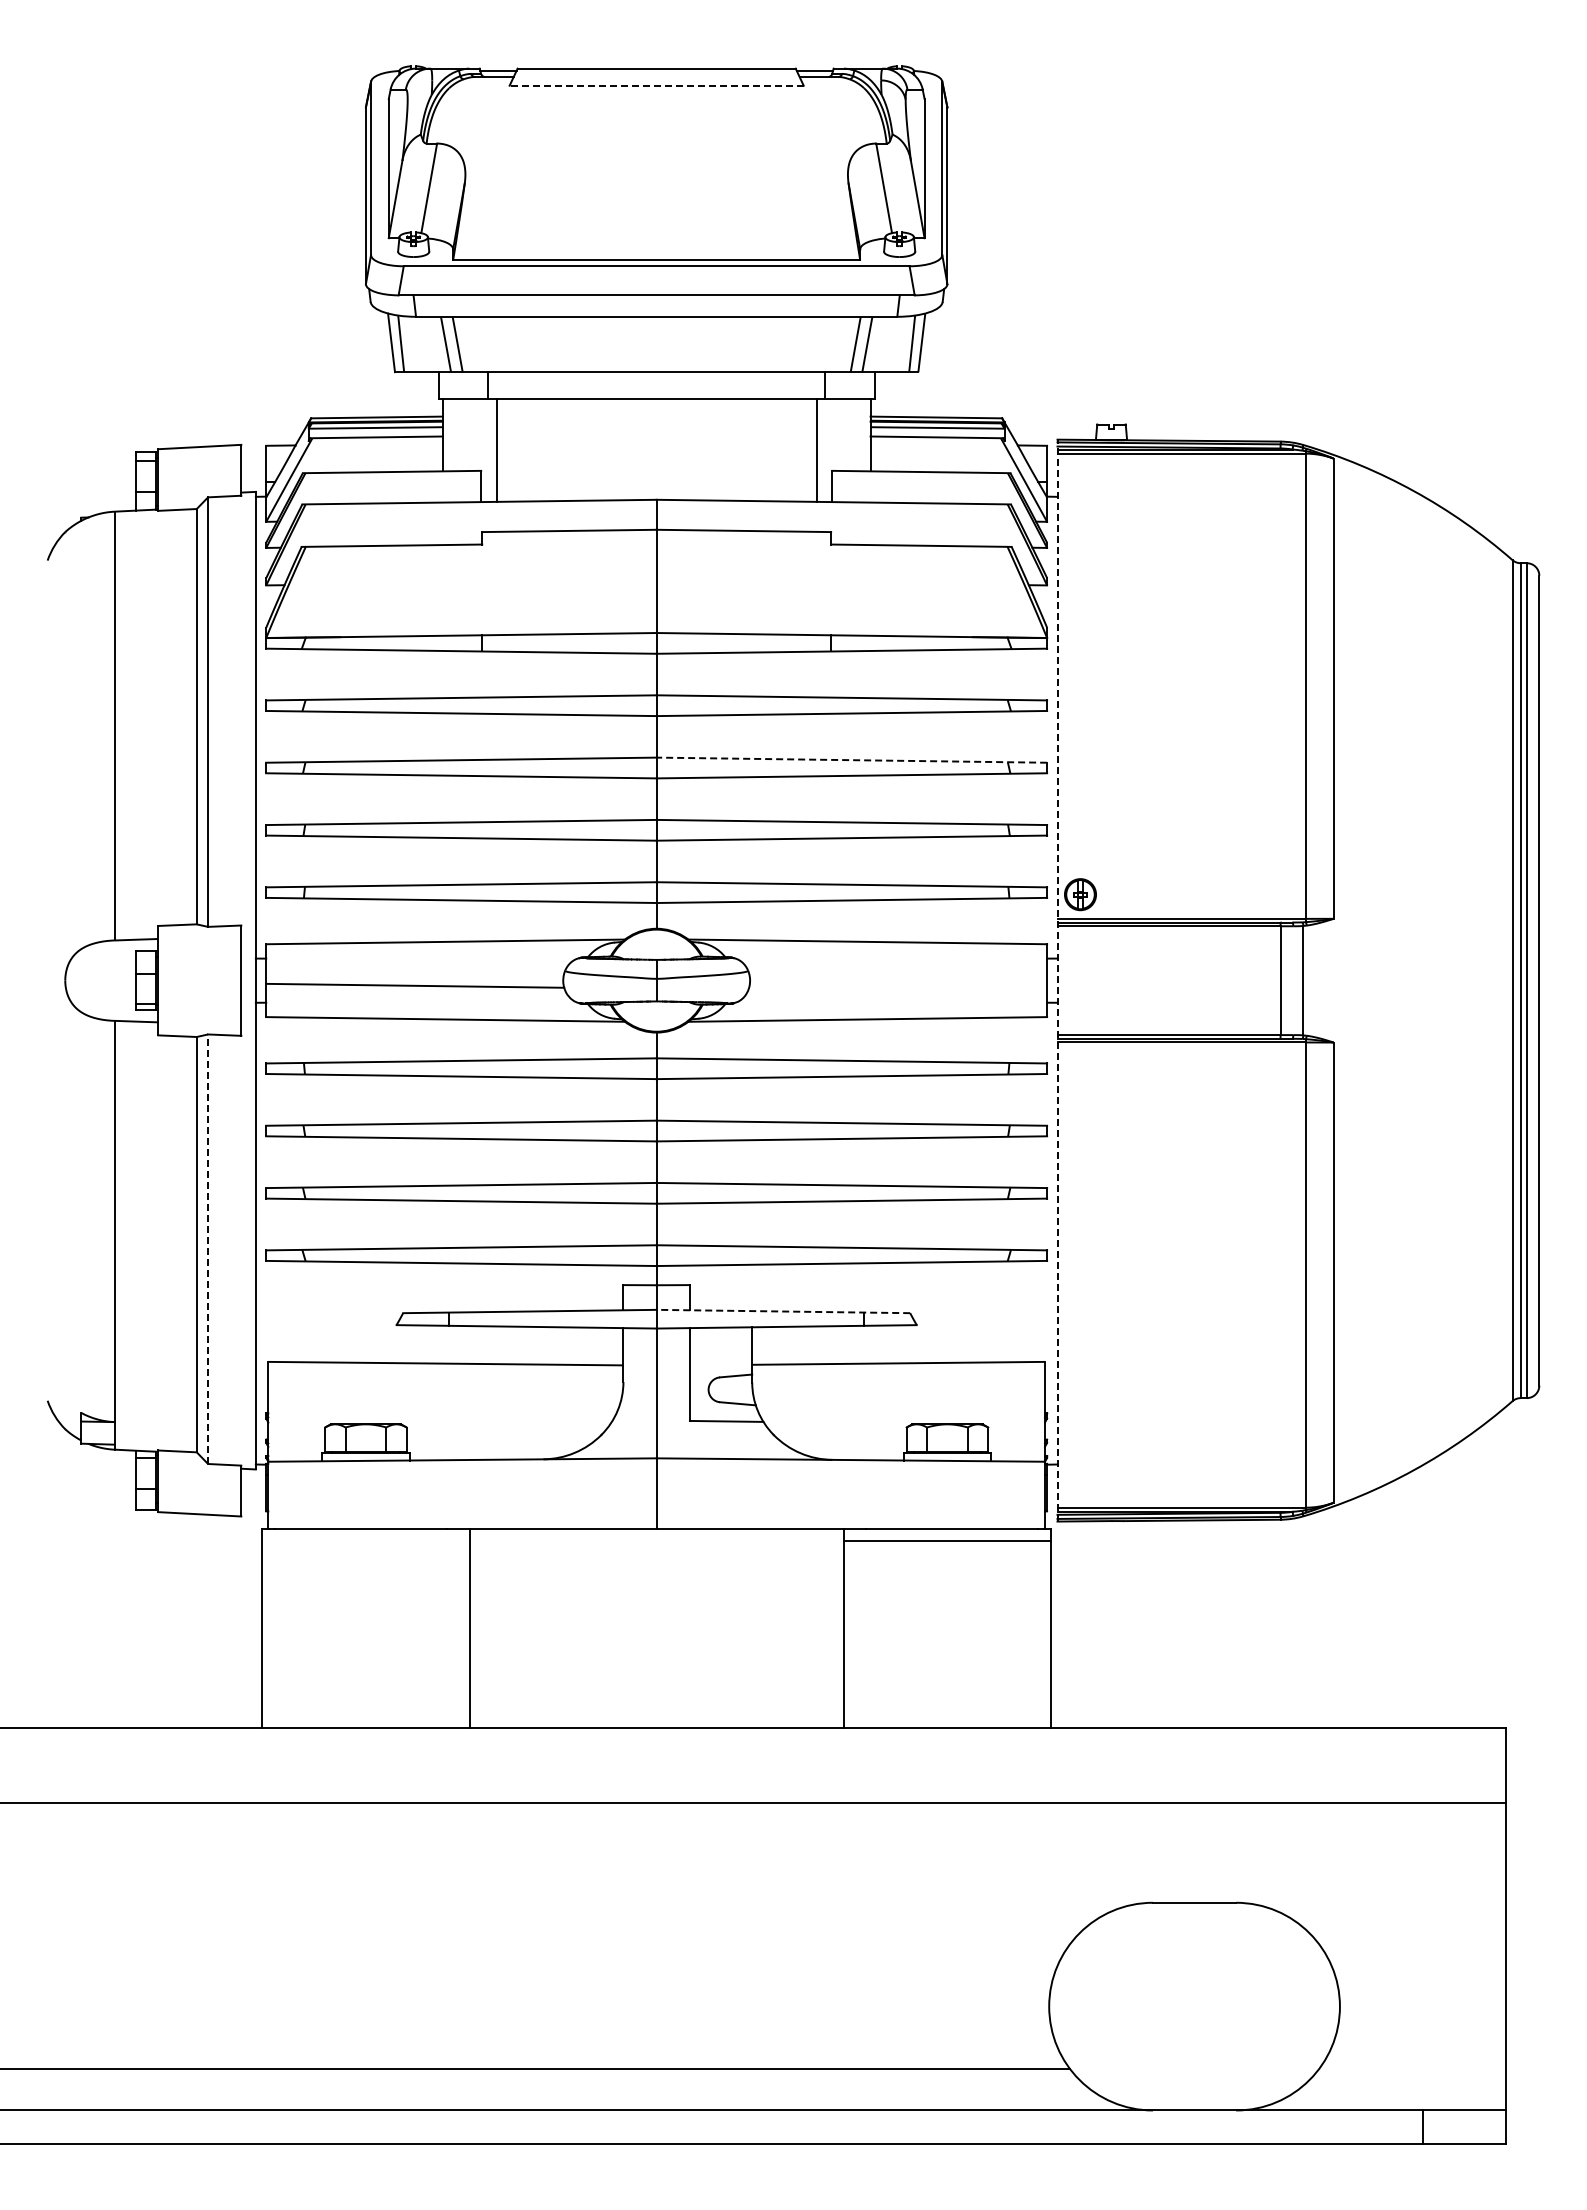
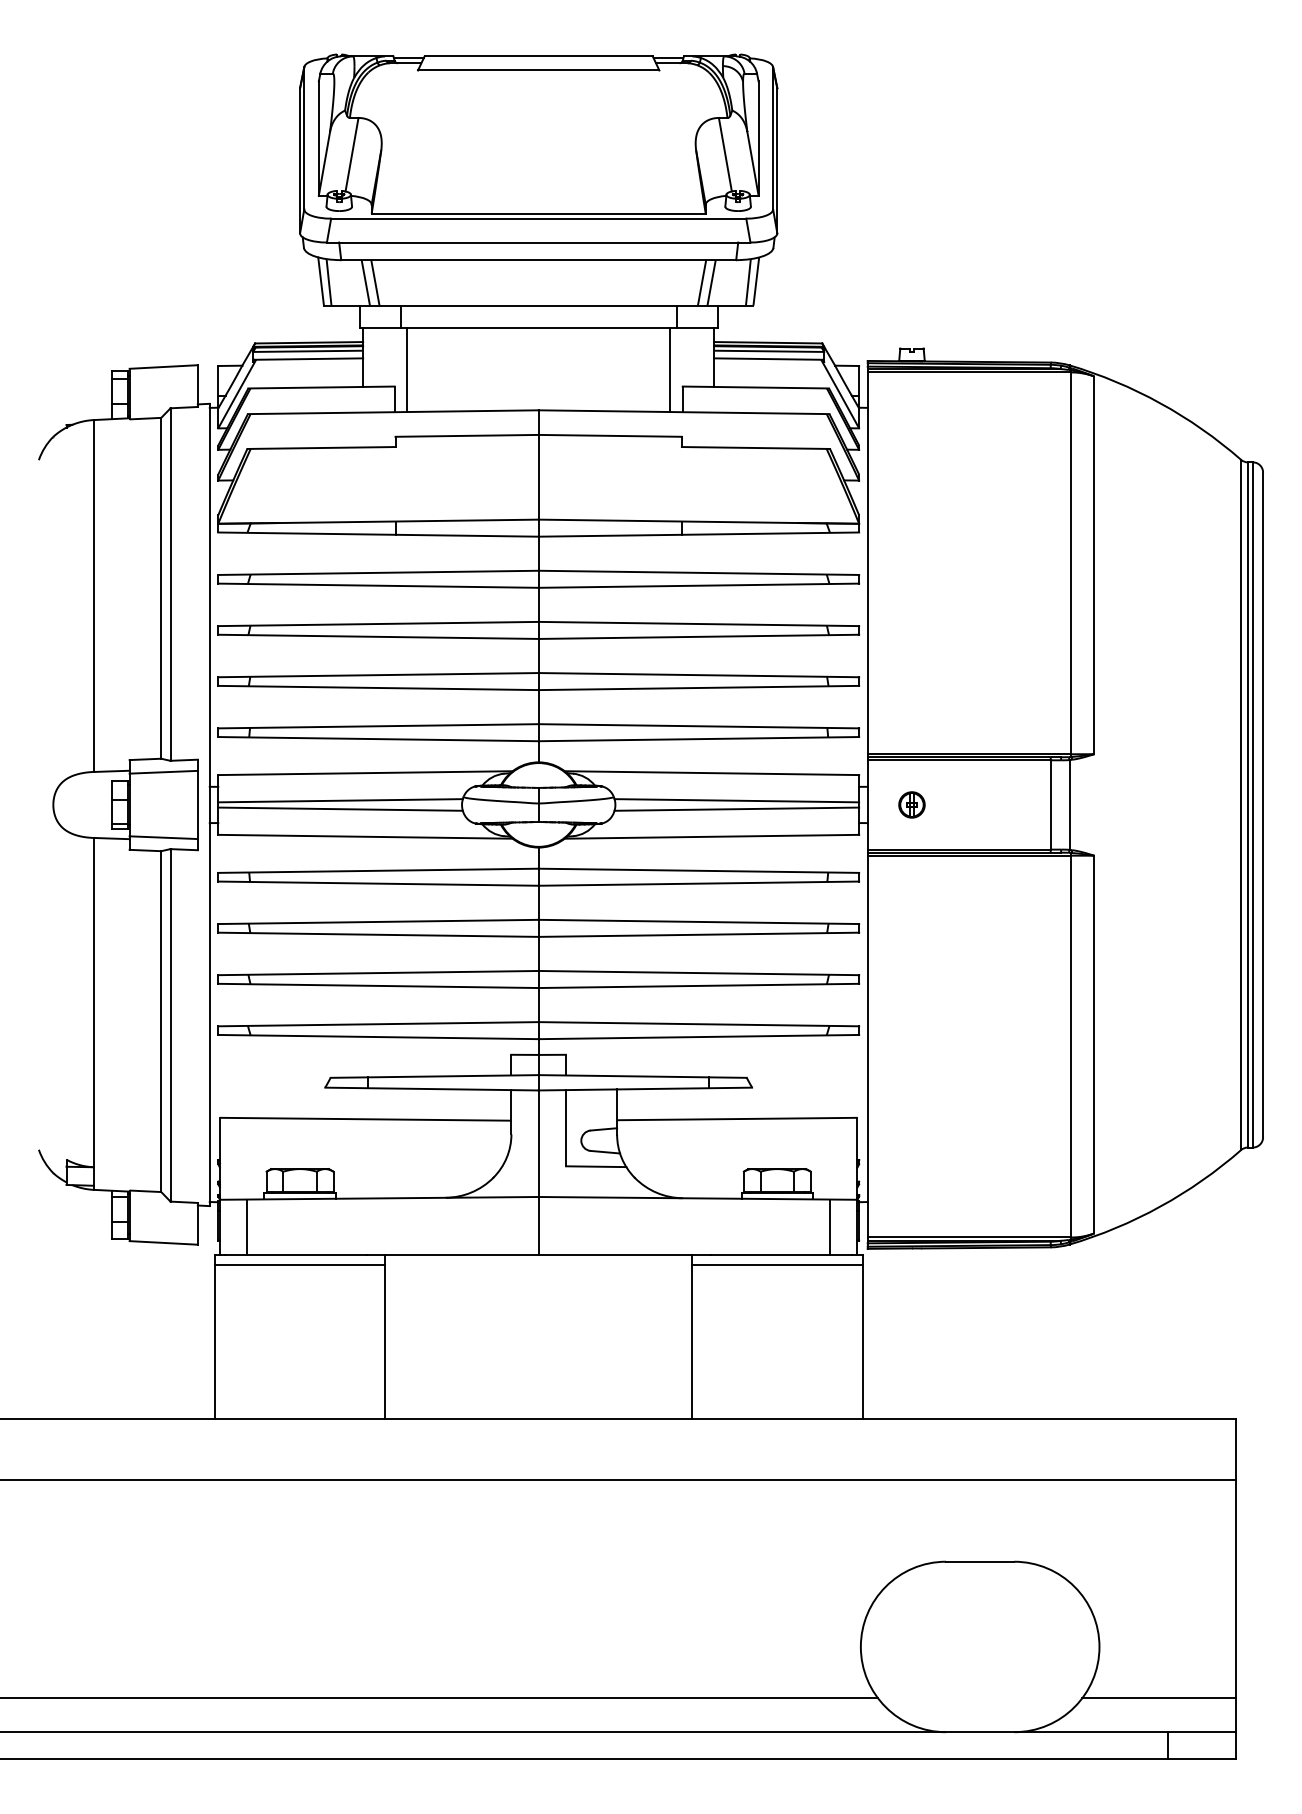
line: (656, 85) -> (538, 70), dashed -> solid
line: (851, 760) -> (698, 624), dashed -> solid
part: (1080, 894) -> (911, 804), moved
line: (199, 940) -> (163, 771), added
line: (415, 975) -> (340, 800), added
line: (898, 975) -> (737, 800), added
line: (1057, 980) -> (867, 804), dashed -> solid
line: (898, 985) -> (737, 808), added
line: (199, 1020) -> (163, 837), added
line: (208, 1249) -> (170, 1025), dashed -> solid
line: (783, 1311) -> (642, 1076), dashed -> solid
line: (301, 1494) -> (247, 1226), added
line: (1012, 1494) -> (830, 1226), added
line: (365, 1541) -> (299, 1265), added
line: (1412, 2068) -> (1159, 1697), added

